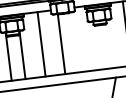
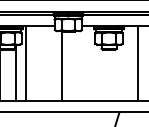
line: (41, 44) -> (26, 63), moved

